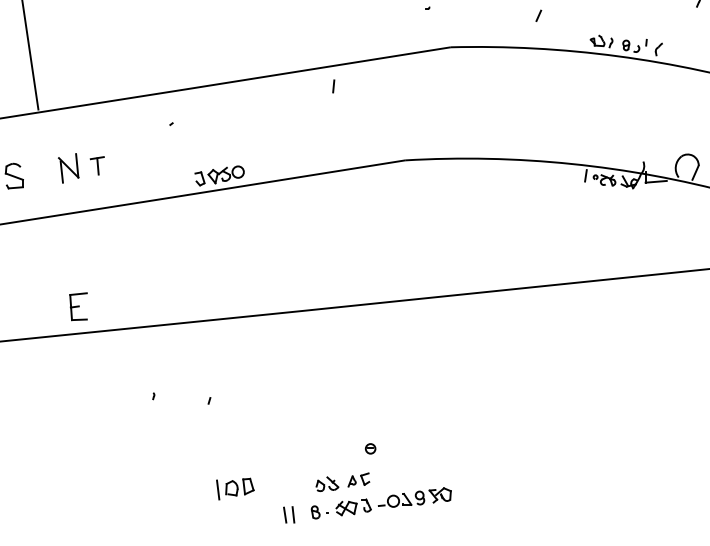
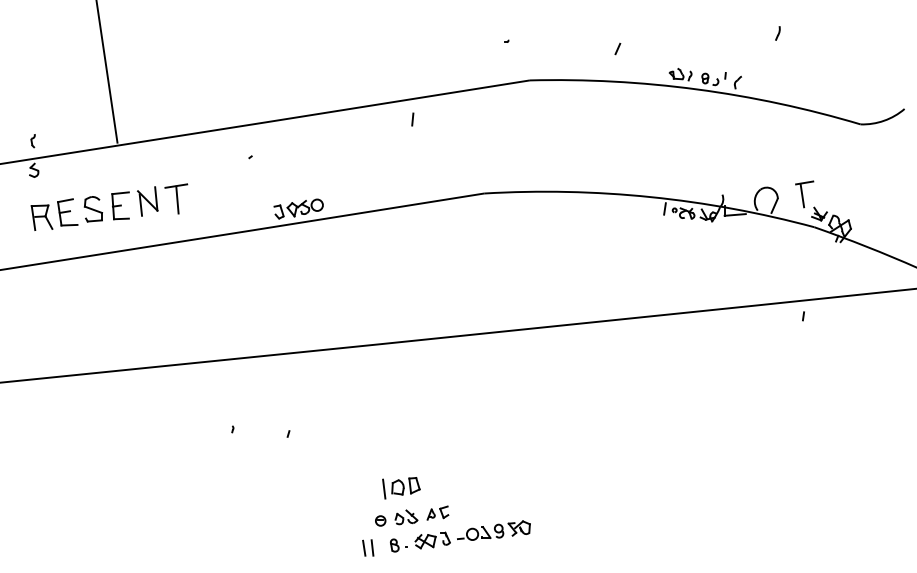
part: (97, 165) -> (176, 198), size x1.67
part: (78, 306) -> (120, 205), moved
part: (370, 448) -> (380, 520), moved
part: (235, 489) -> (401, 488), moved

